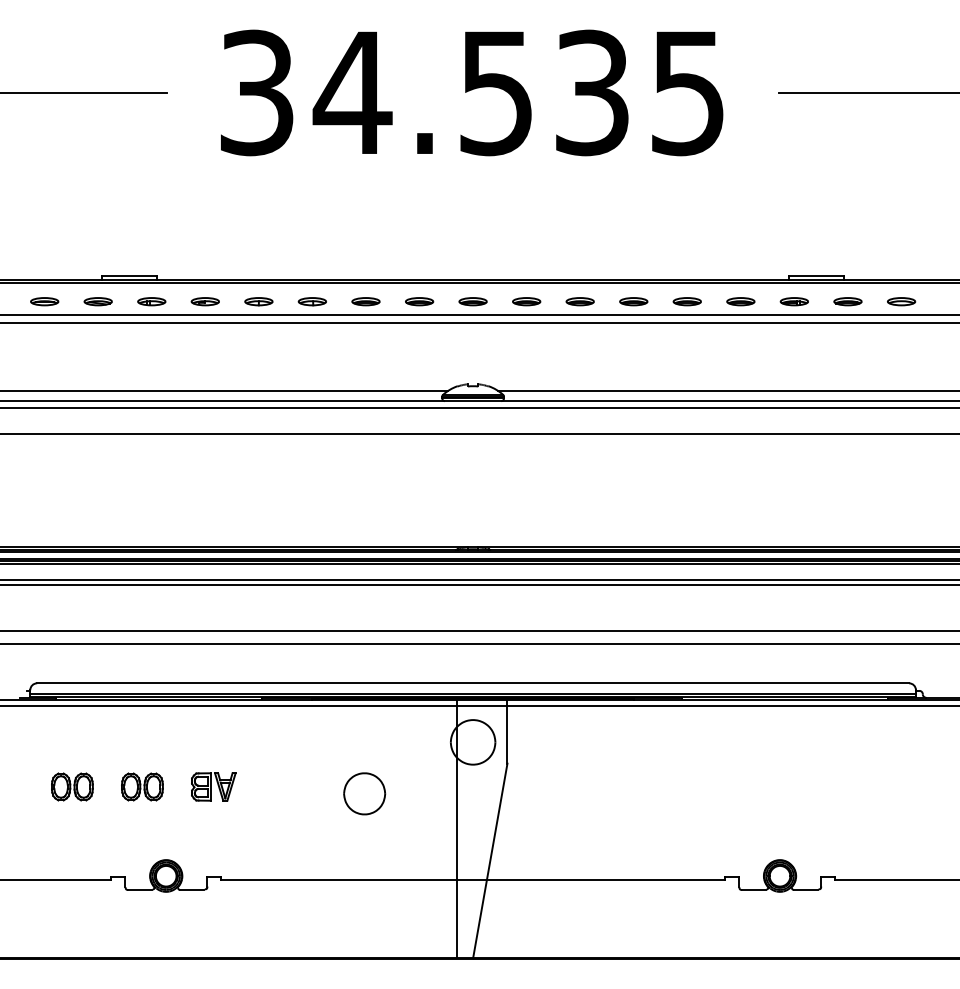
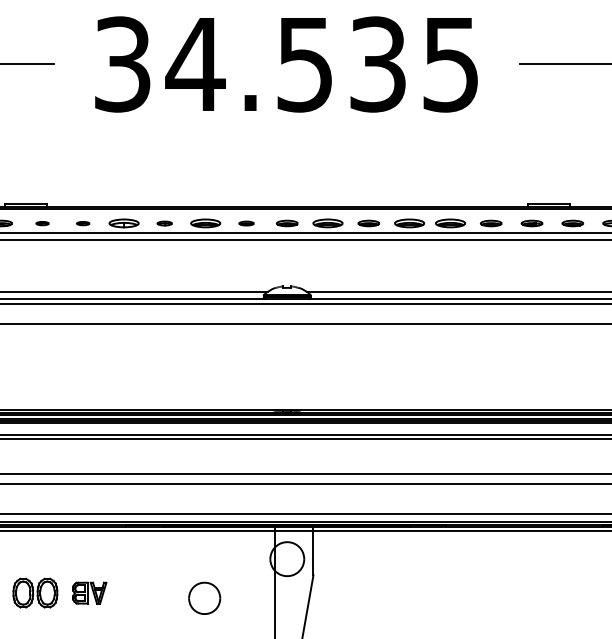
part: (151, 301) -> (42, 223), size x0.6
part: (204, 301) -> (82, 223), size x0.6
part: (258, 301) -> (123, 223), size x1.4
part: (311, 301) -> (164, 223), size x0.7
part: (365, 301) -> (205, 223), size x1.4
part: (419, 301) -> (246, 223), size x0.7
part: (526, 301) -> (327, 223), size x1.4
part: (633, 301) -> (409, 223), size x1.4
part: (686, 301) -> (449, 223), size x1.4
part: (142, 786) -> (35, 592), size x1.4

